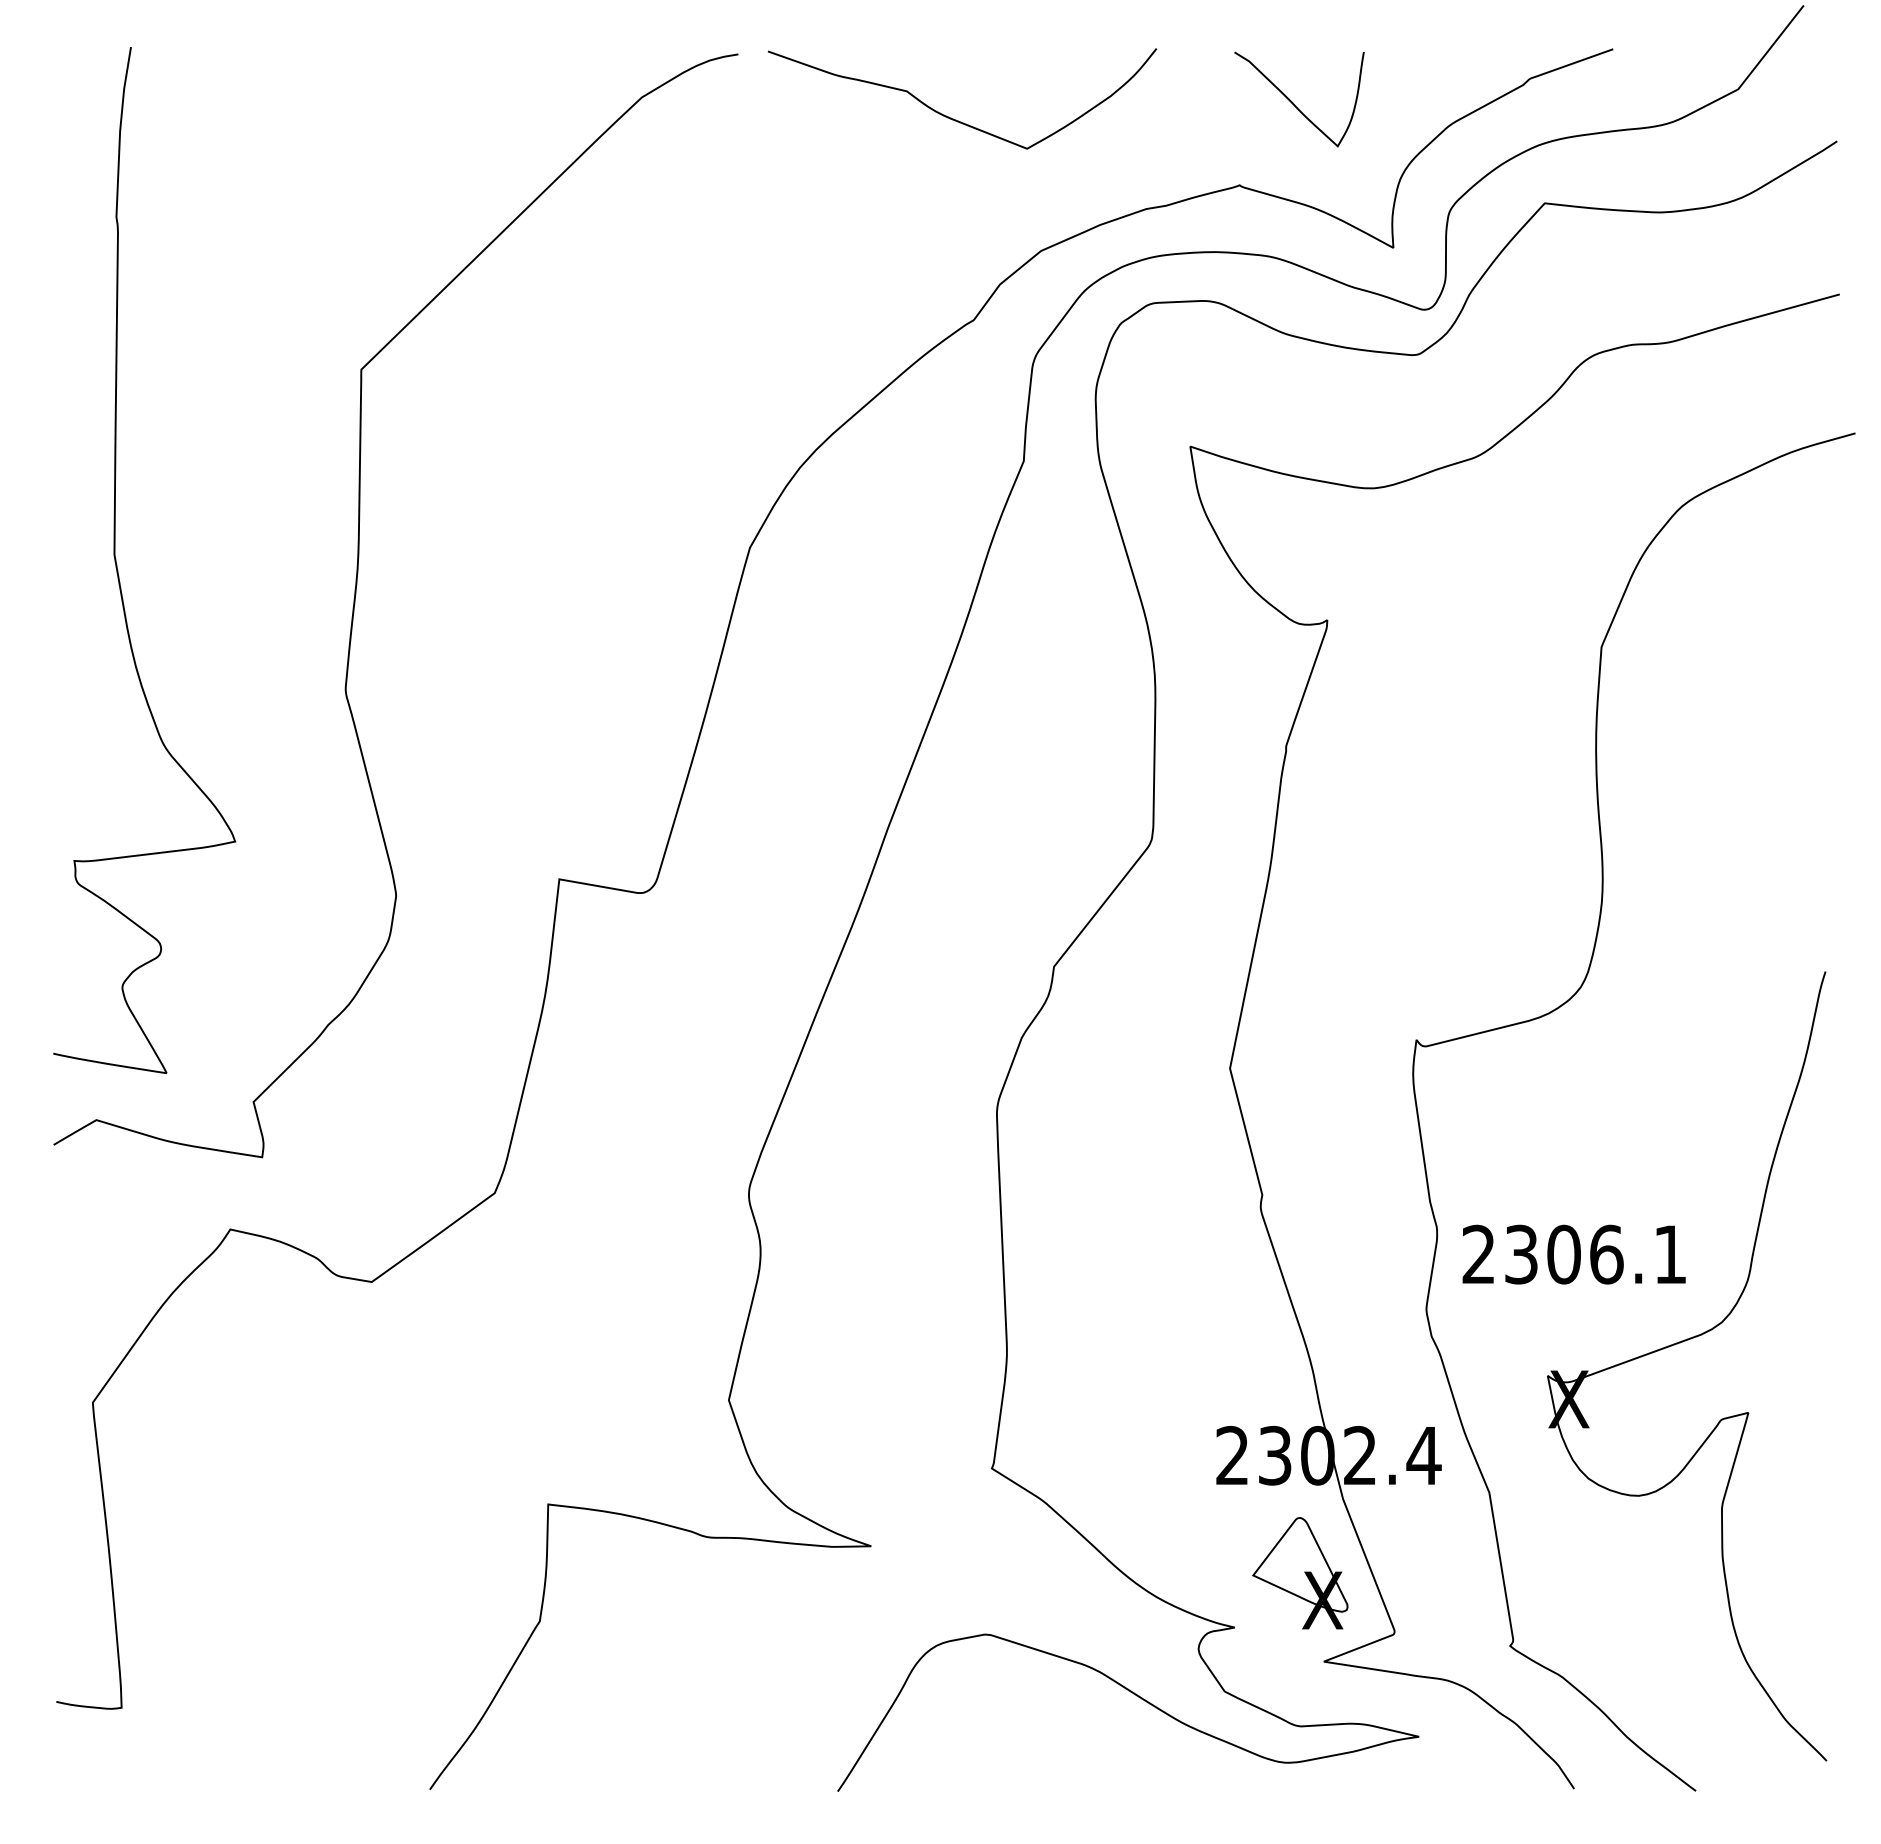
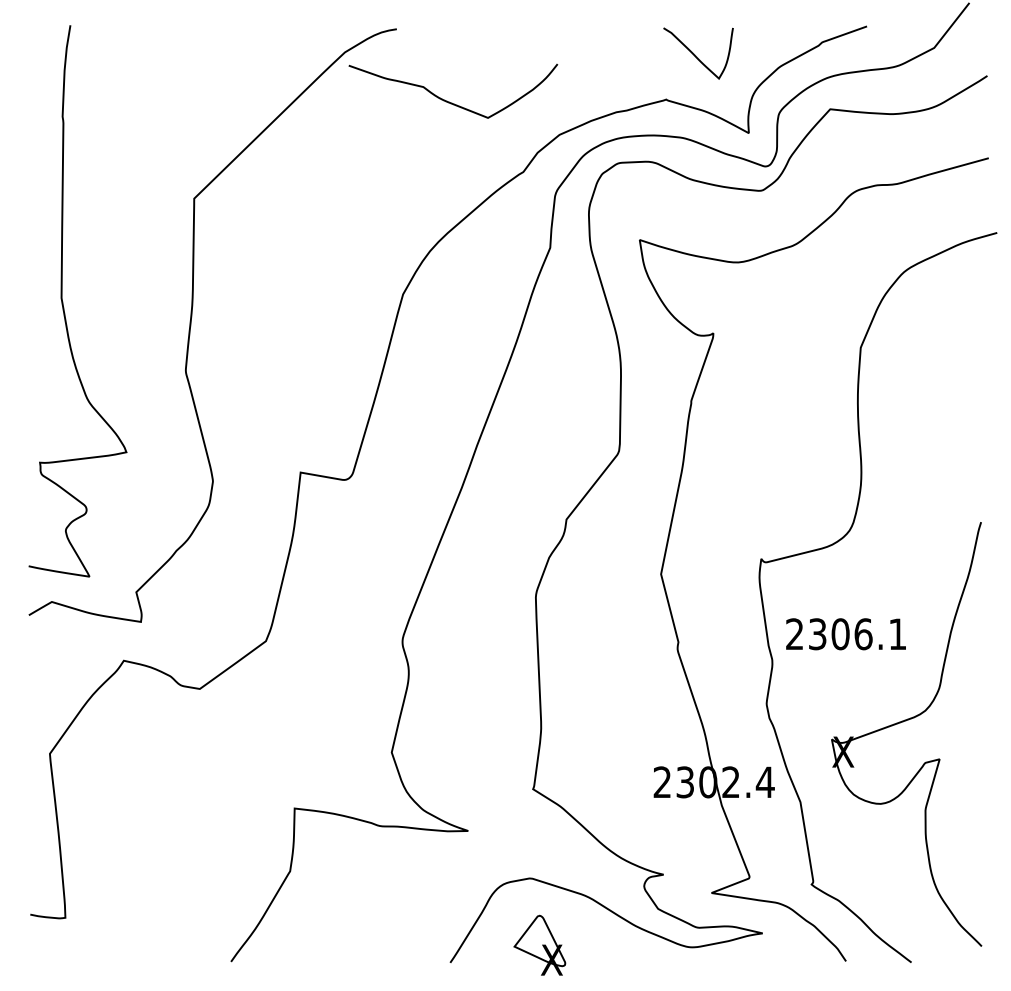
curve: (951, 116) -> (447, 100), moved
text: (1573, 1255) -> (845, 634), moved
part: (1299, 1571) -> (539, 944), moved

